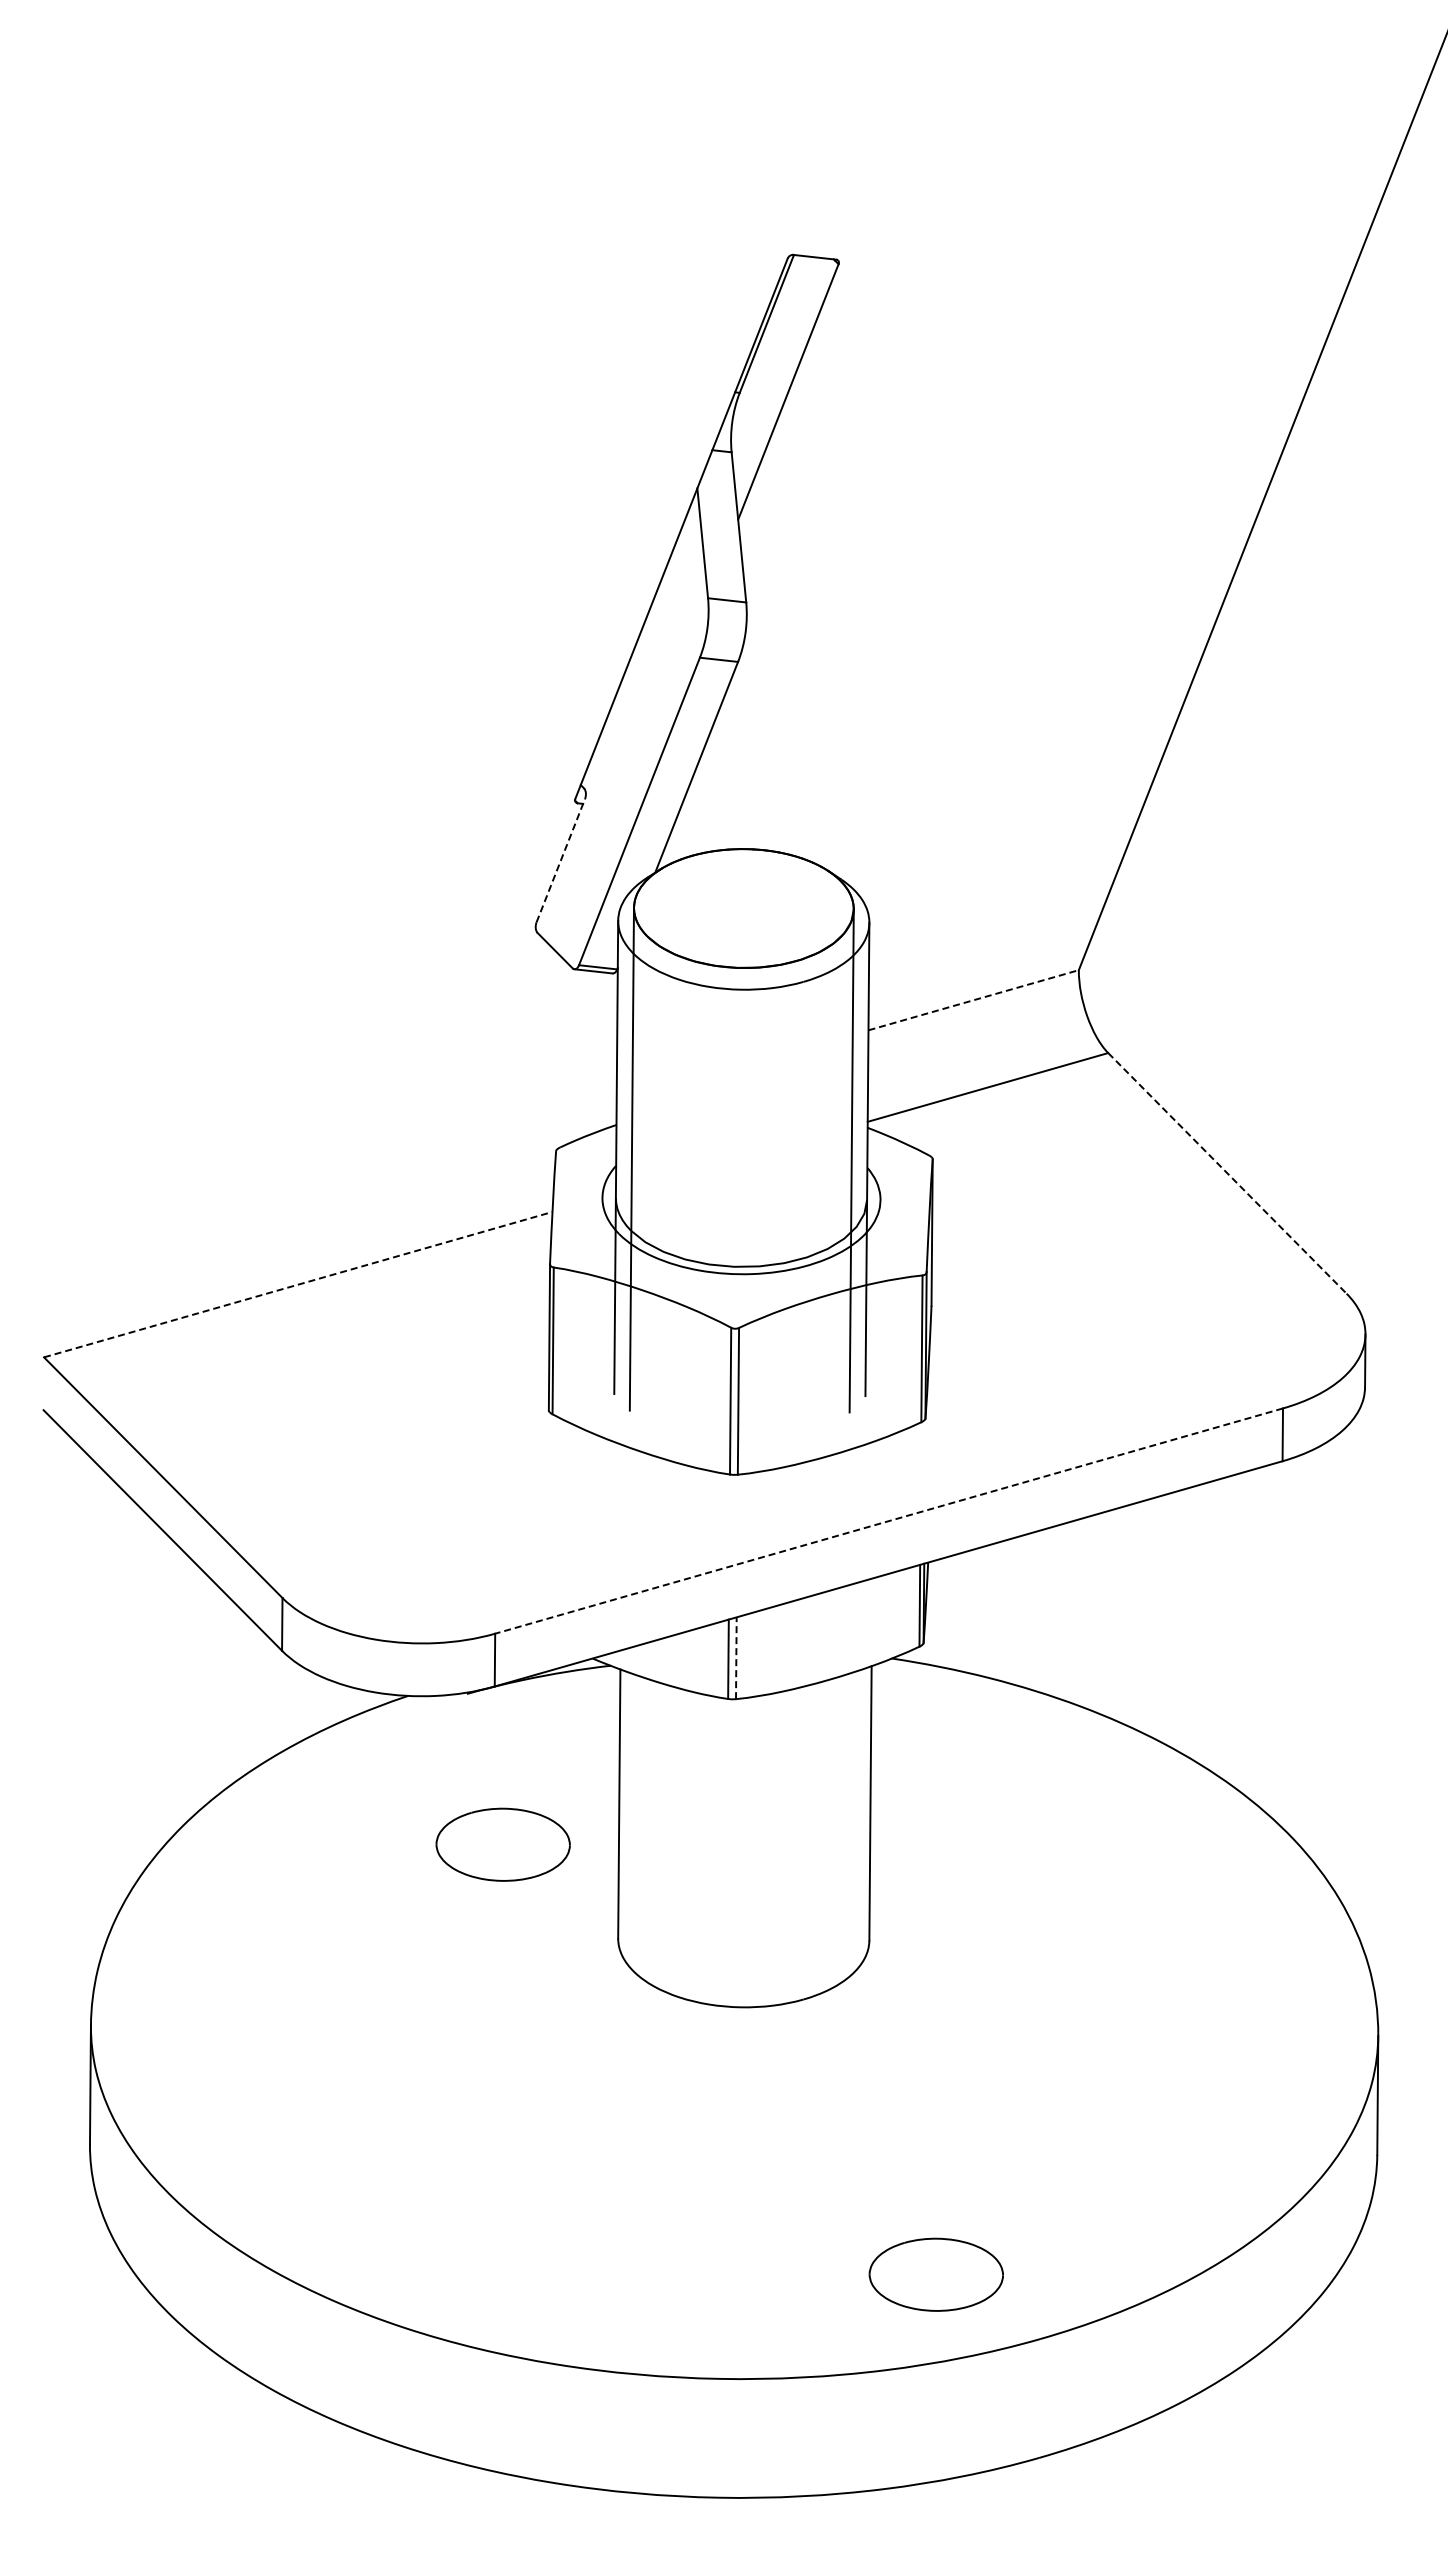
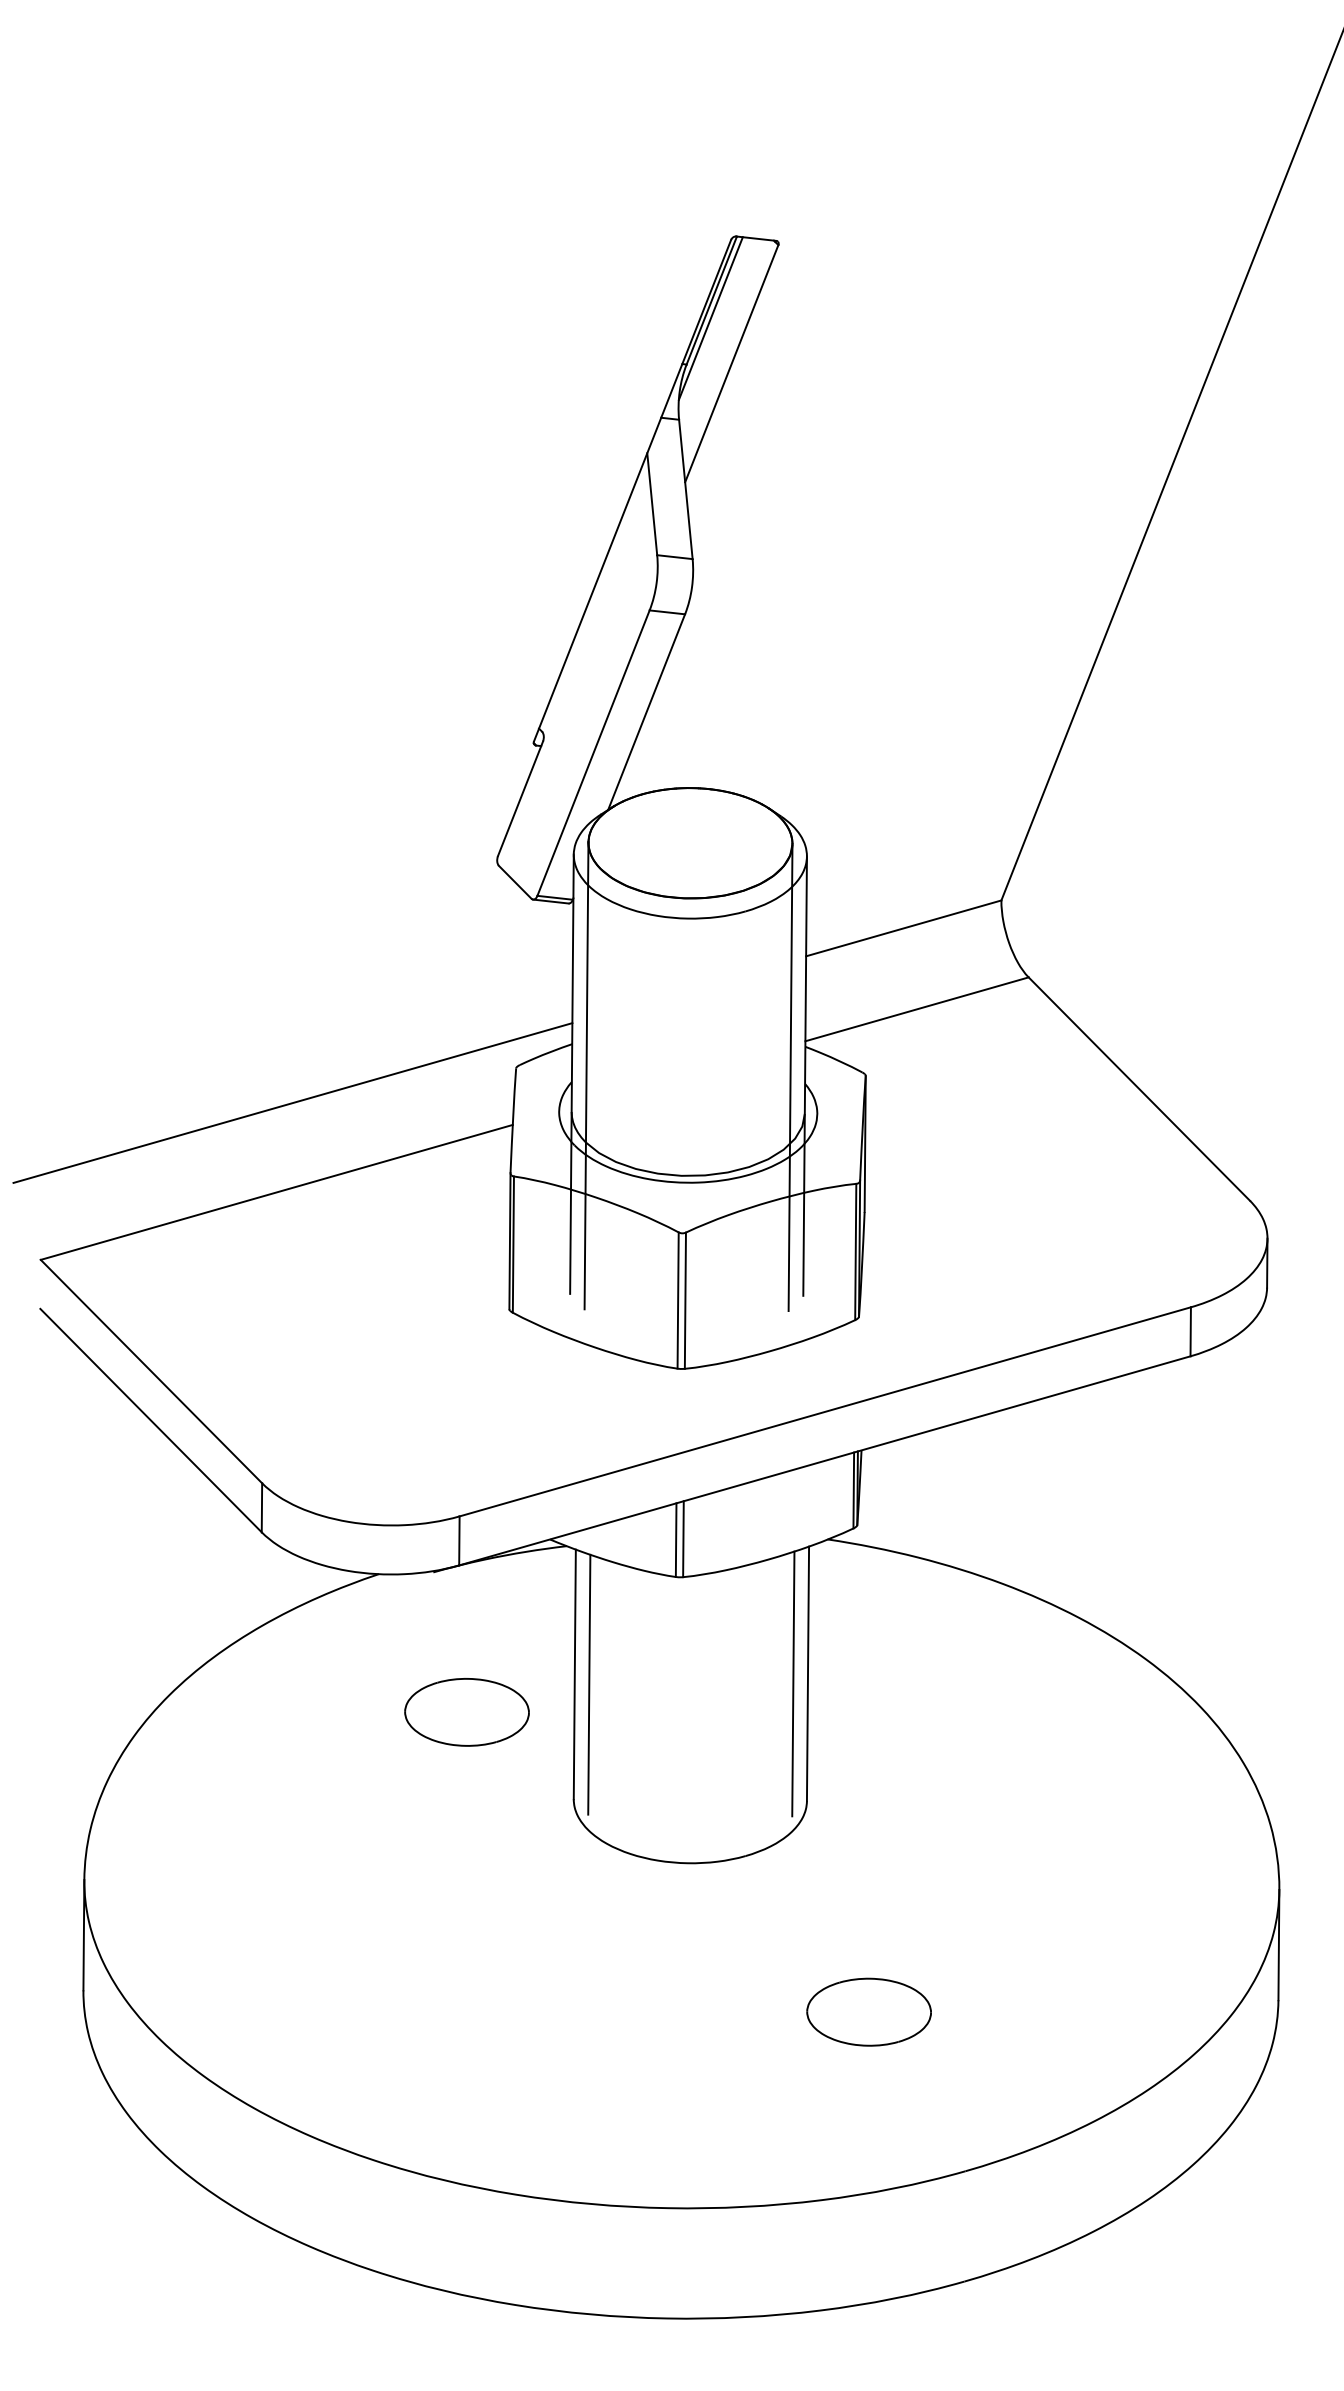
line: (765, 342) -> (710, 317), added
line: (561, 860) -> (521, 798), dashed -> solid
line: (974, 1000) -> (904, 928), dashed -> solid
line: (1227, 1173) -> (1139, 1089), dashed -> solid
line: (315, 1188) -> (292, 1103), added
line: (298, 1284) -> (277, 1192), dashed -> solid
line: (889, 1521) -> (825, 1412), dashed -> solid
line: (736, 1658) -> (683, 1539), dashed -> solid
line: (854, 1813) -> (793, 1683), added
line: (634, 1814) -> (588, 1684), added
part: (935, 2274) -> (868, 2011), moved

